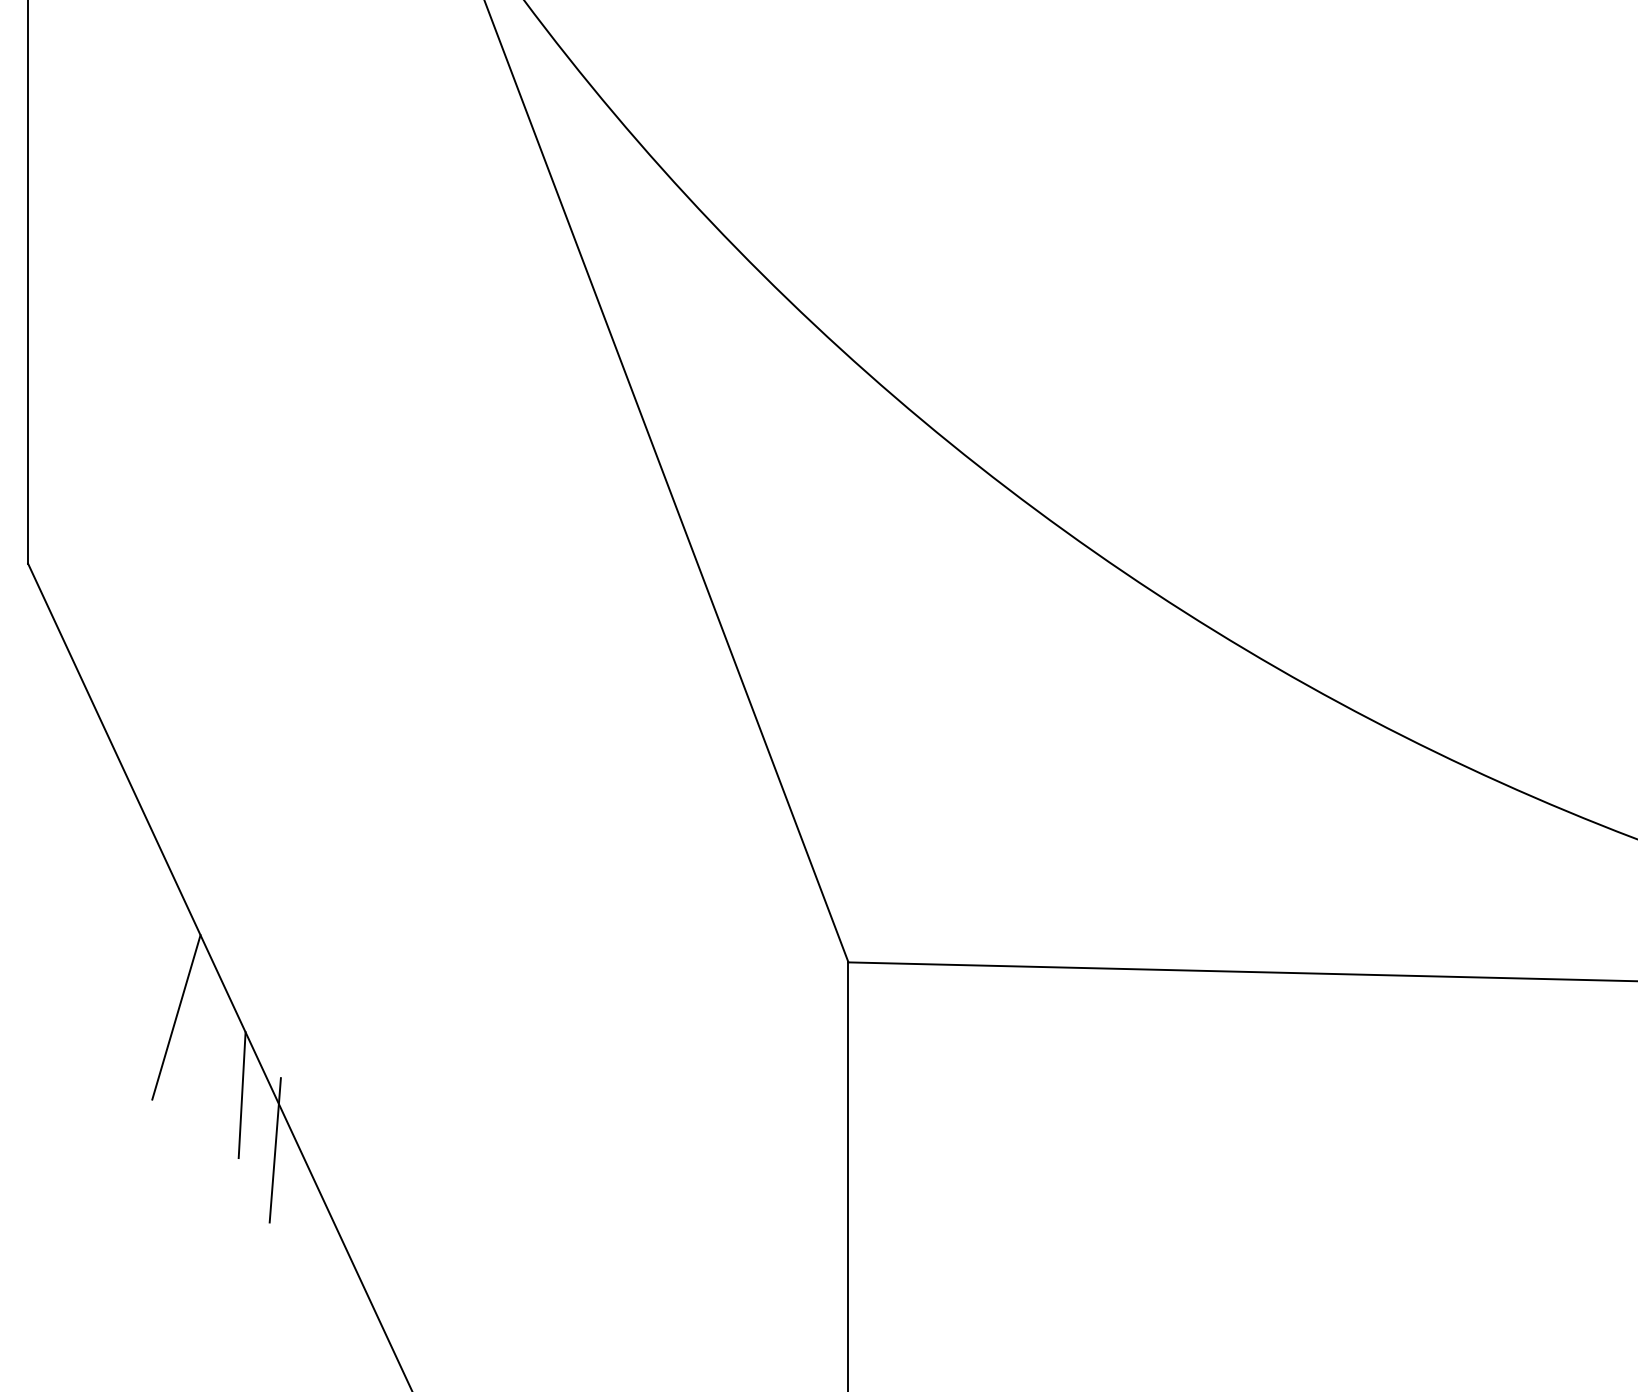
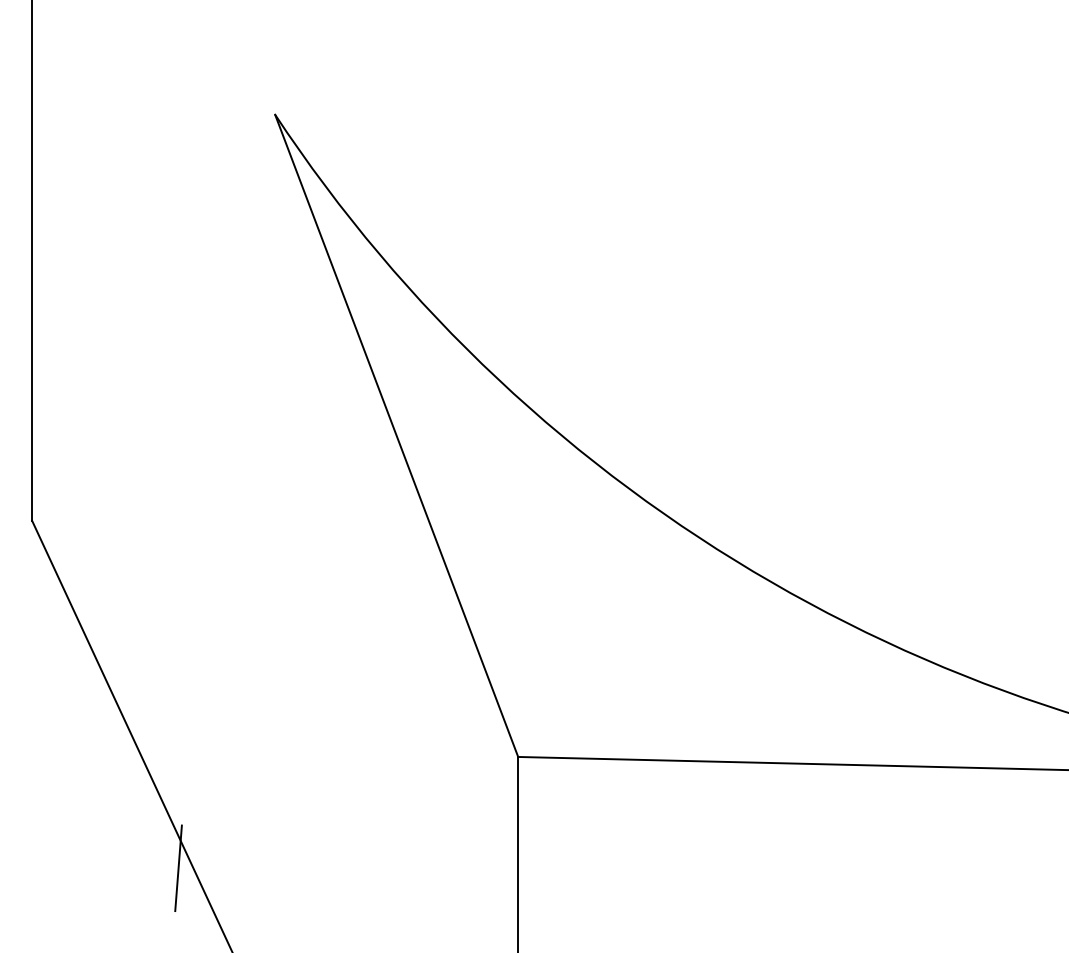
line: (175, 1017) -> (119, 789), removed
line: (241, 1094) -> (158, 835), removed

